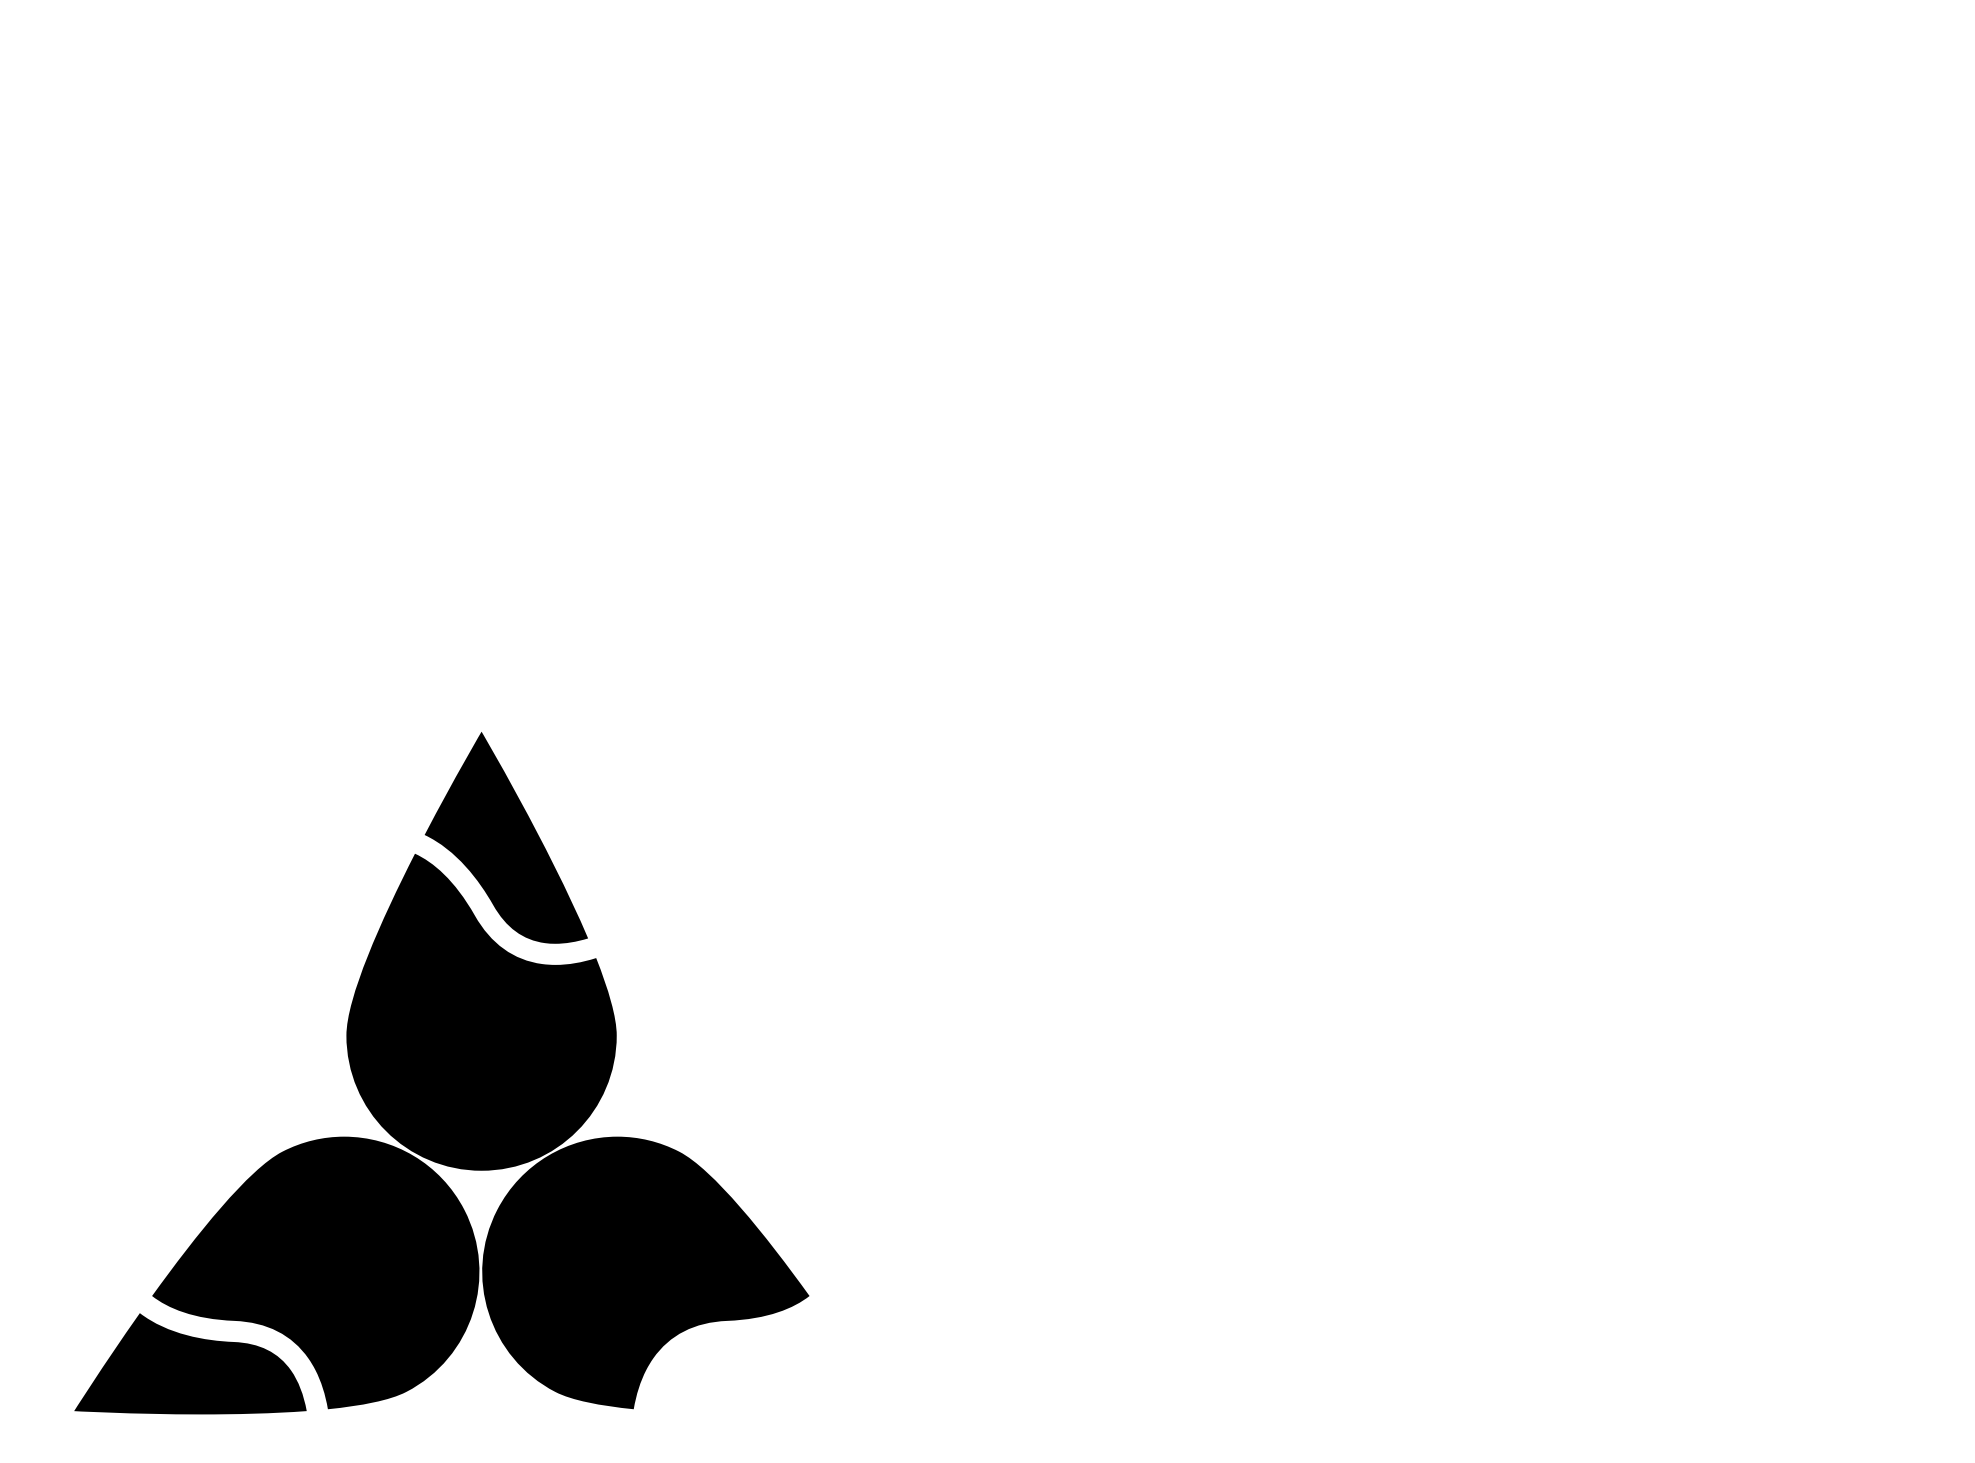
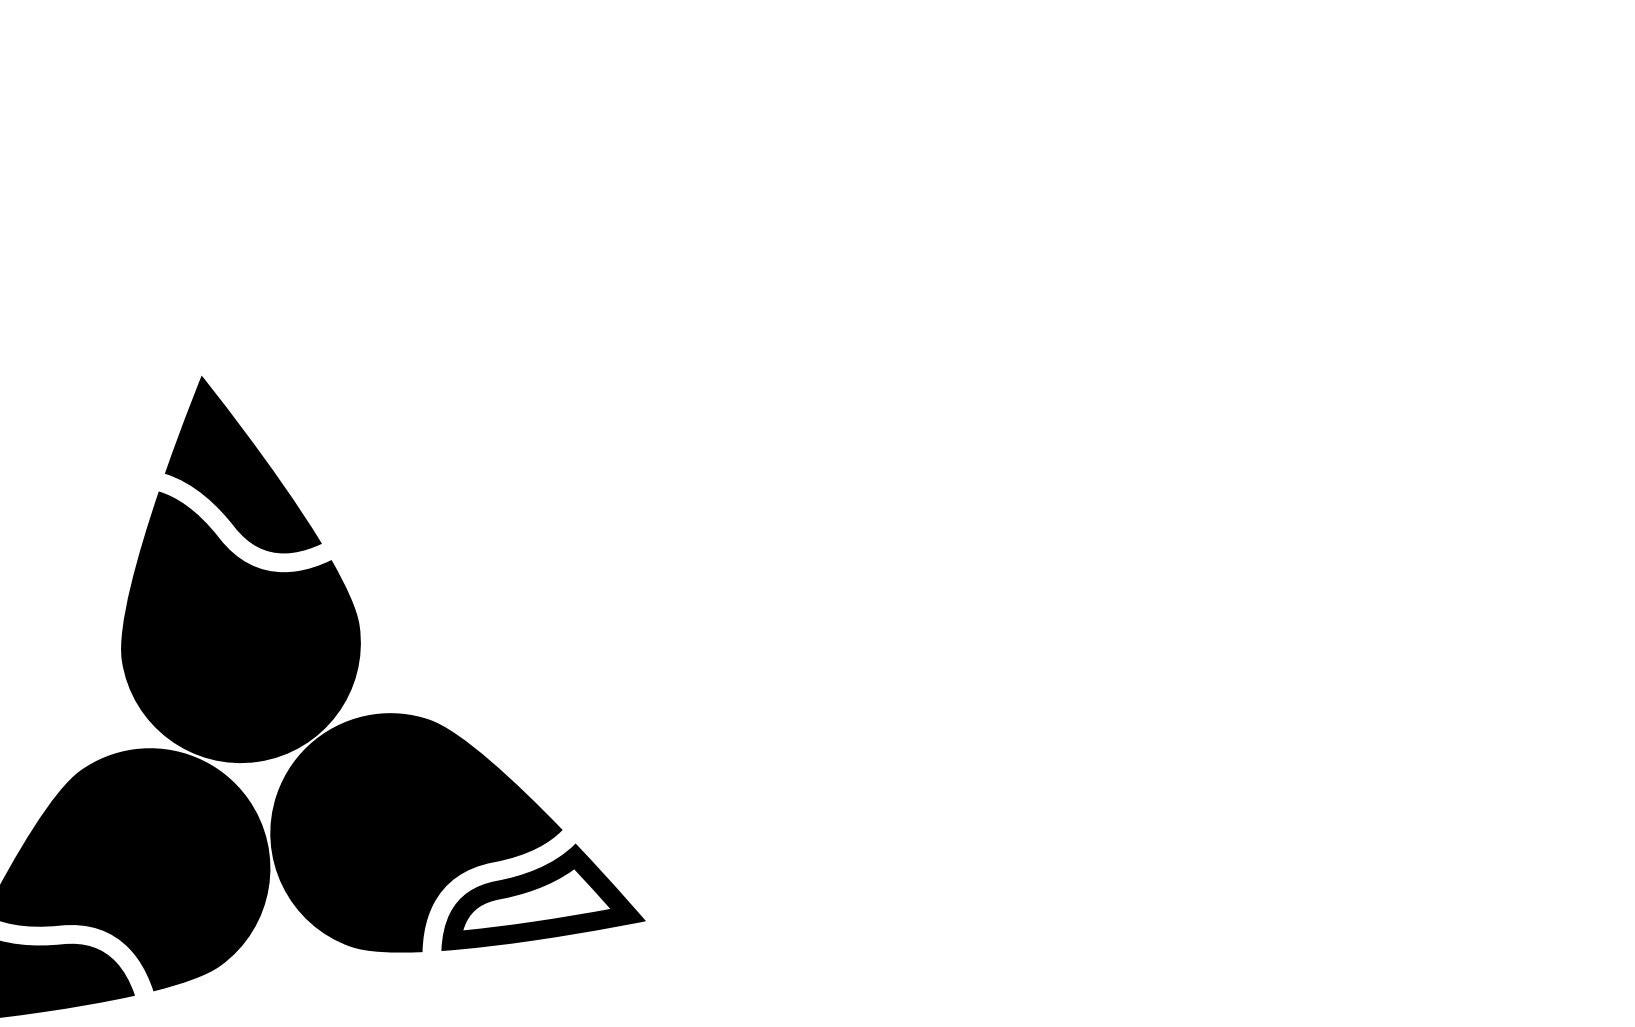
part: (771, 1363) -> (537, 894), added

